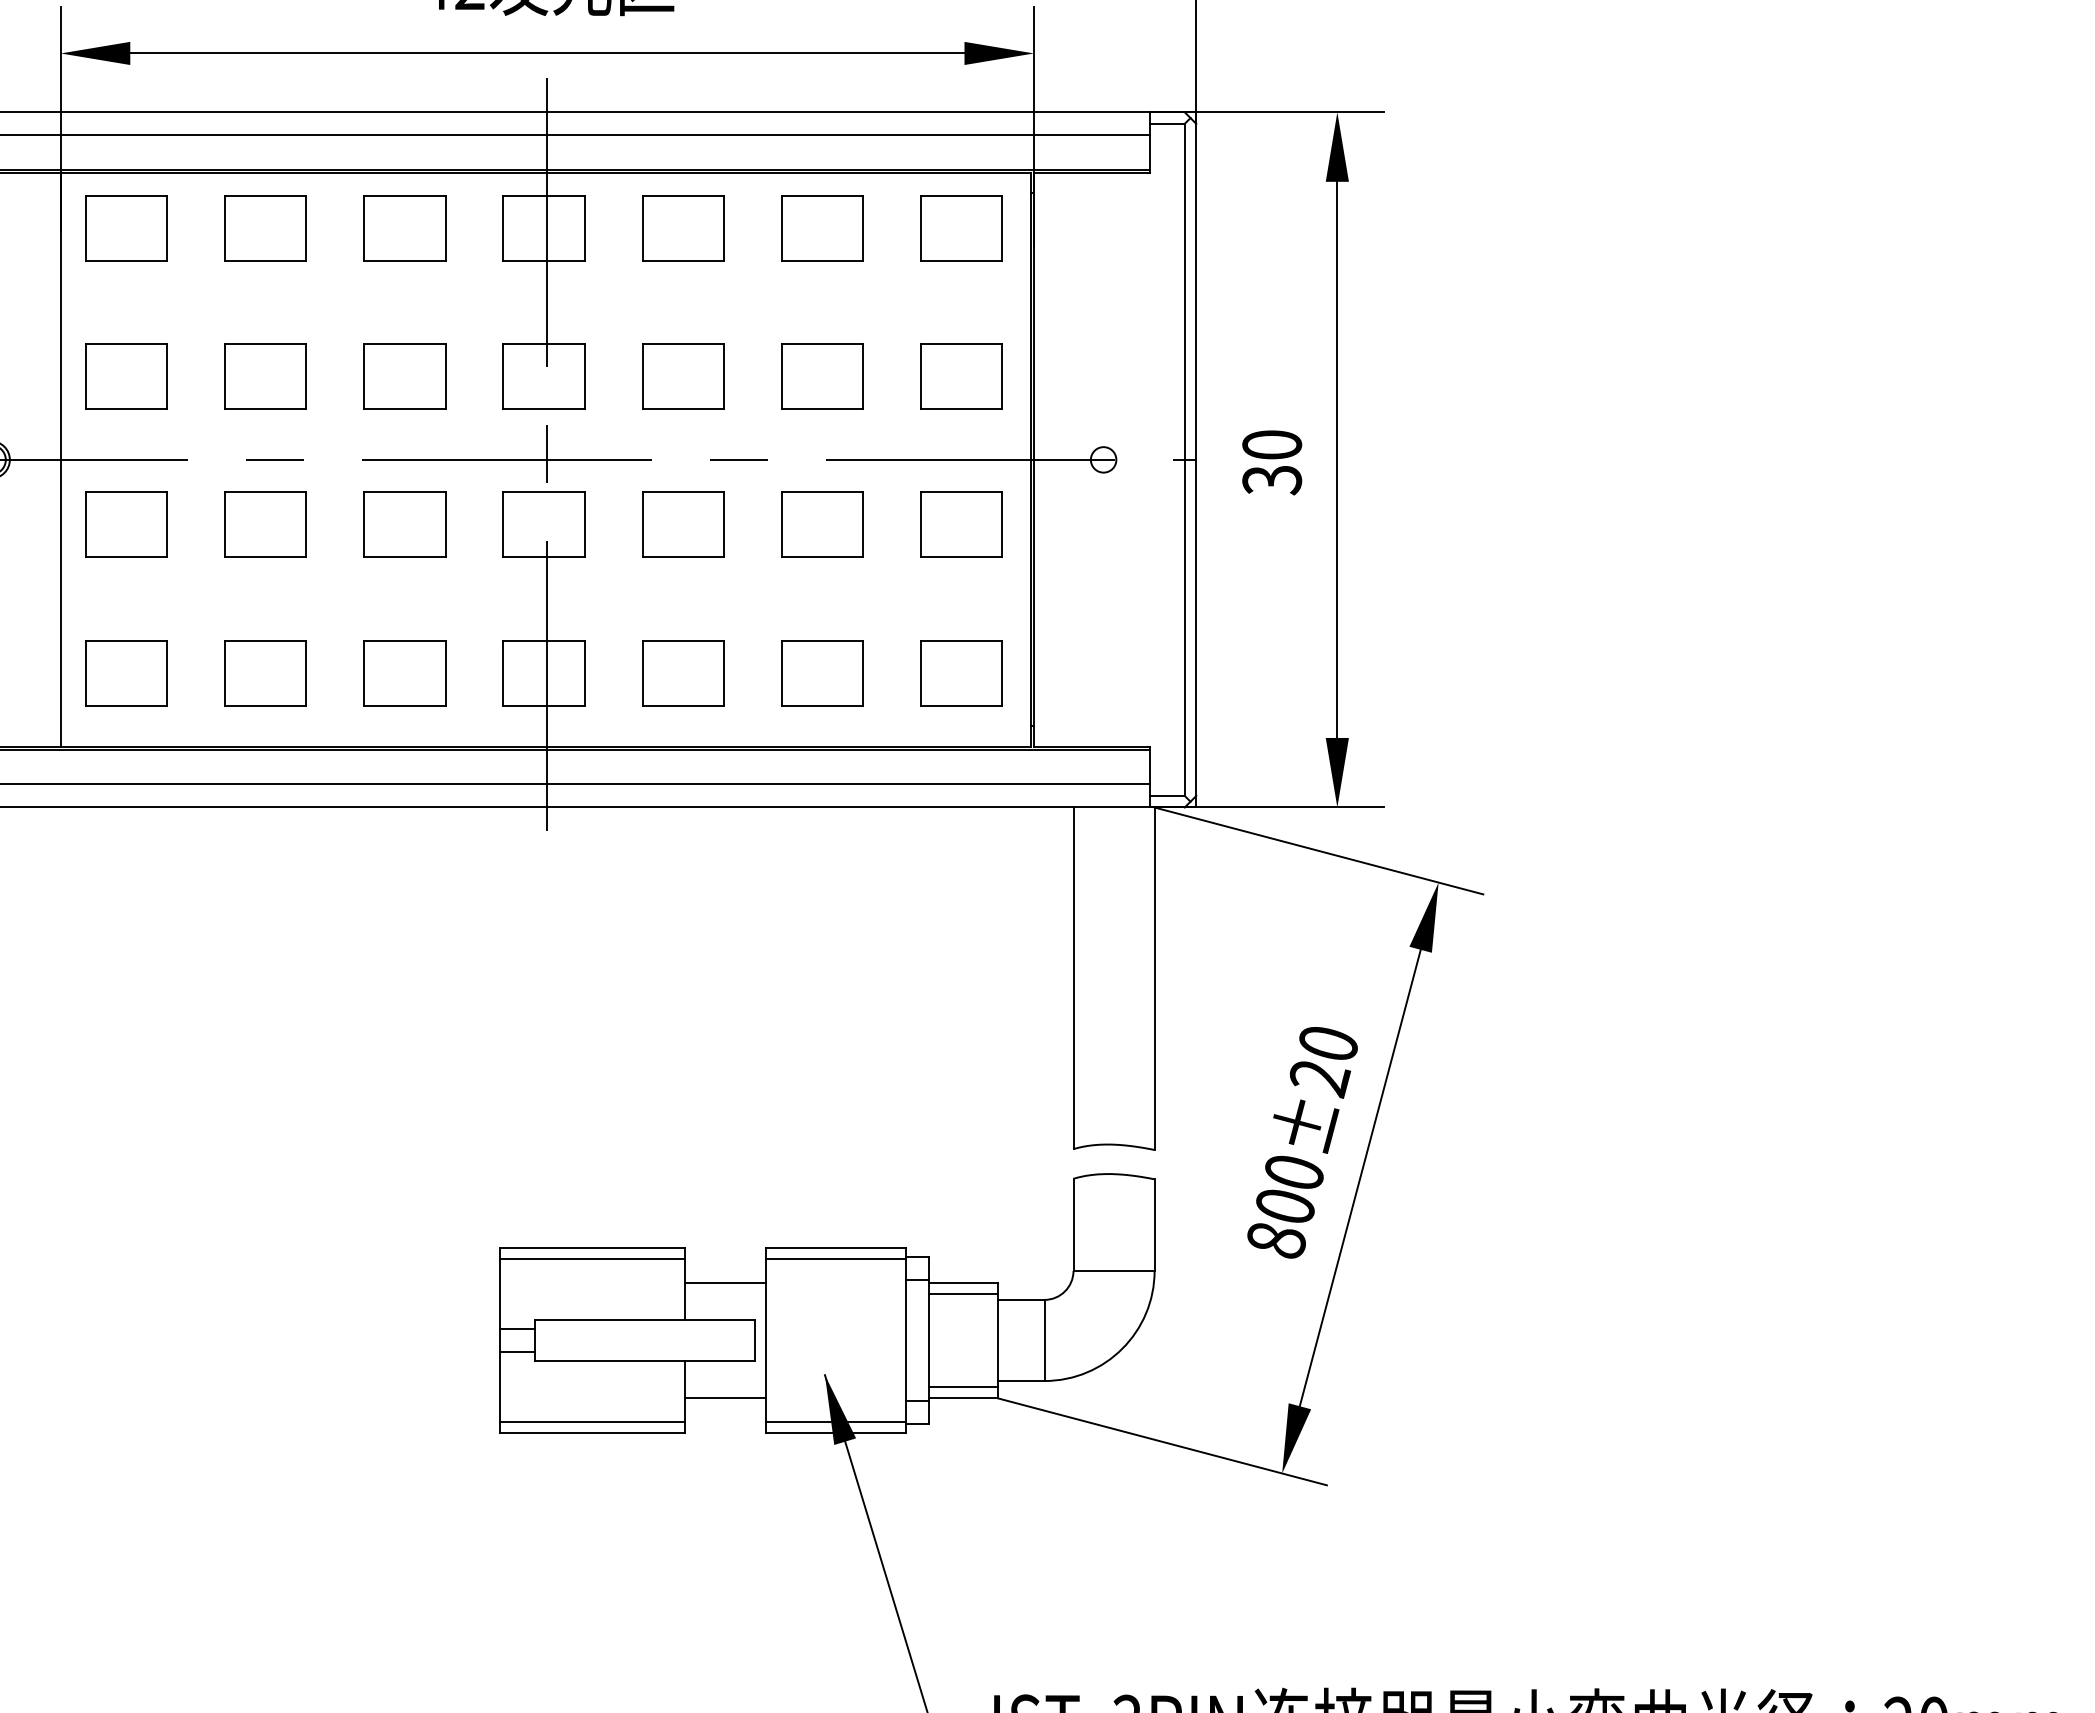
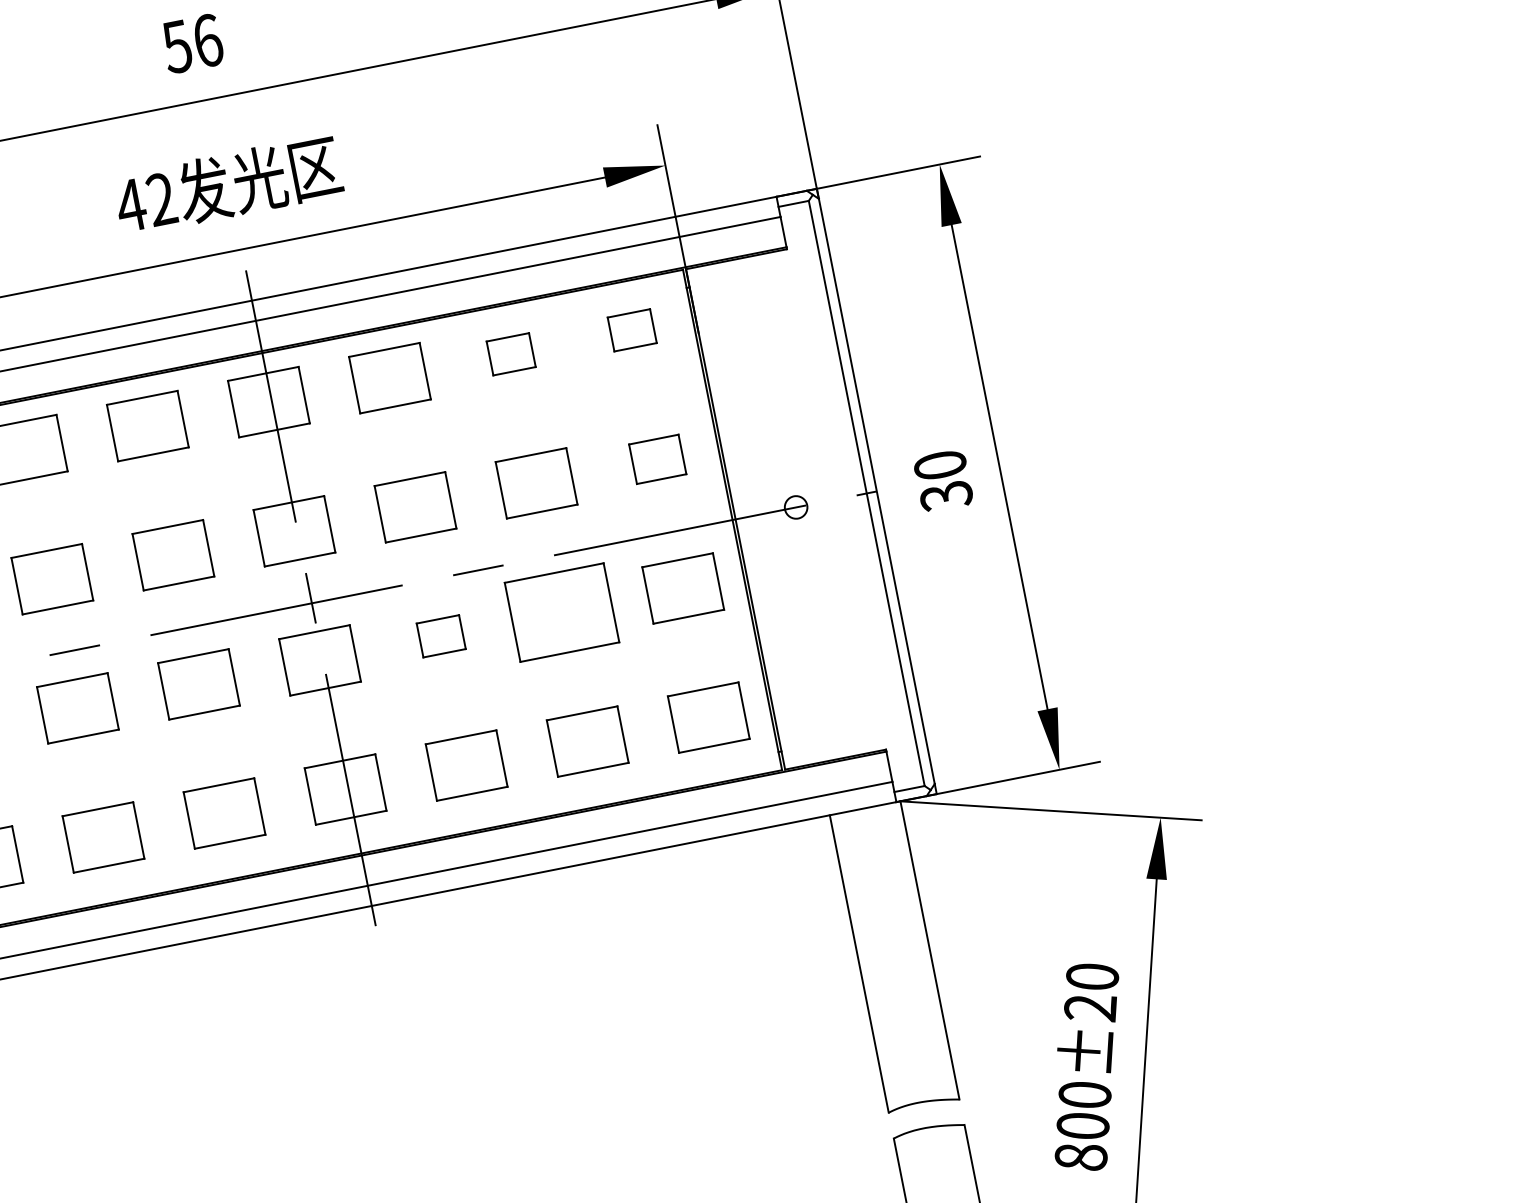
part: (822, 228) -> (511, 354), size x0.6
part: (961, 228) -> (632, 330), size x0.6
part: (961, 376) -> (658, 459), size x0.7
part: (683, 524) -> (441, 636), size x0.6
part: (822, 524) -> (562, 612), size x1.4

